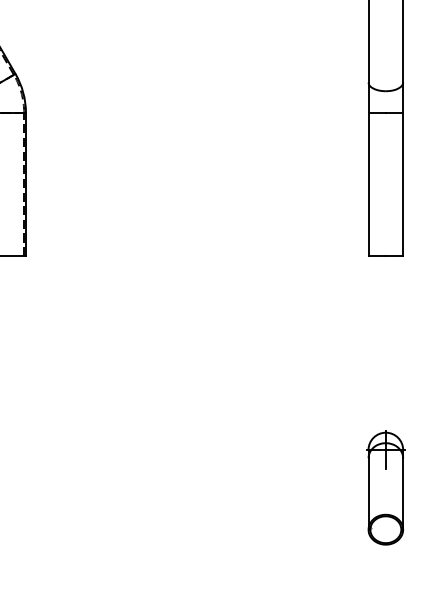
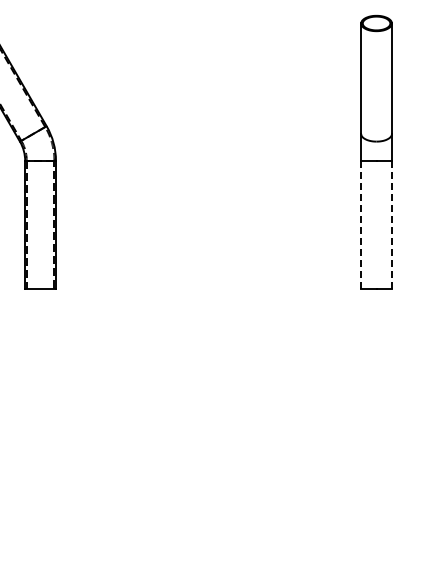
line: (368, 184) -> (361, 224), solid -> dashed
line: (402, 184) -> (391, 224), solid -> dashed
part: (385, 487) -> (376, 494), removed

